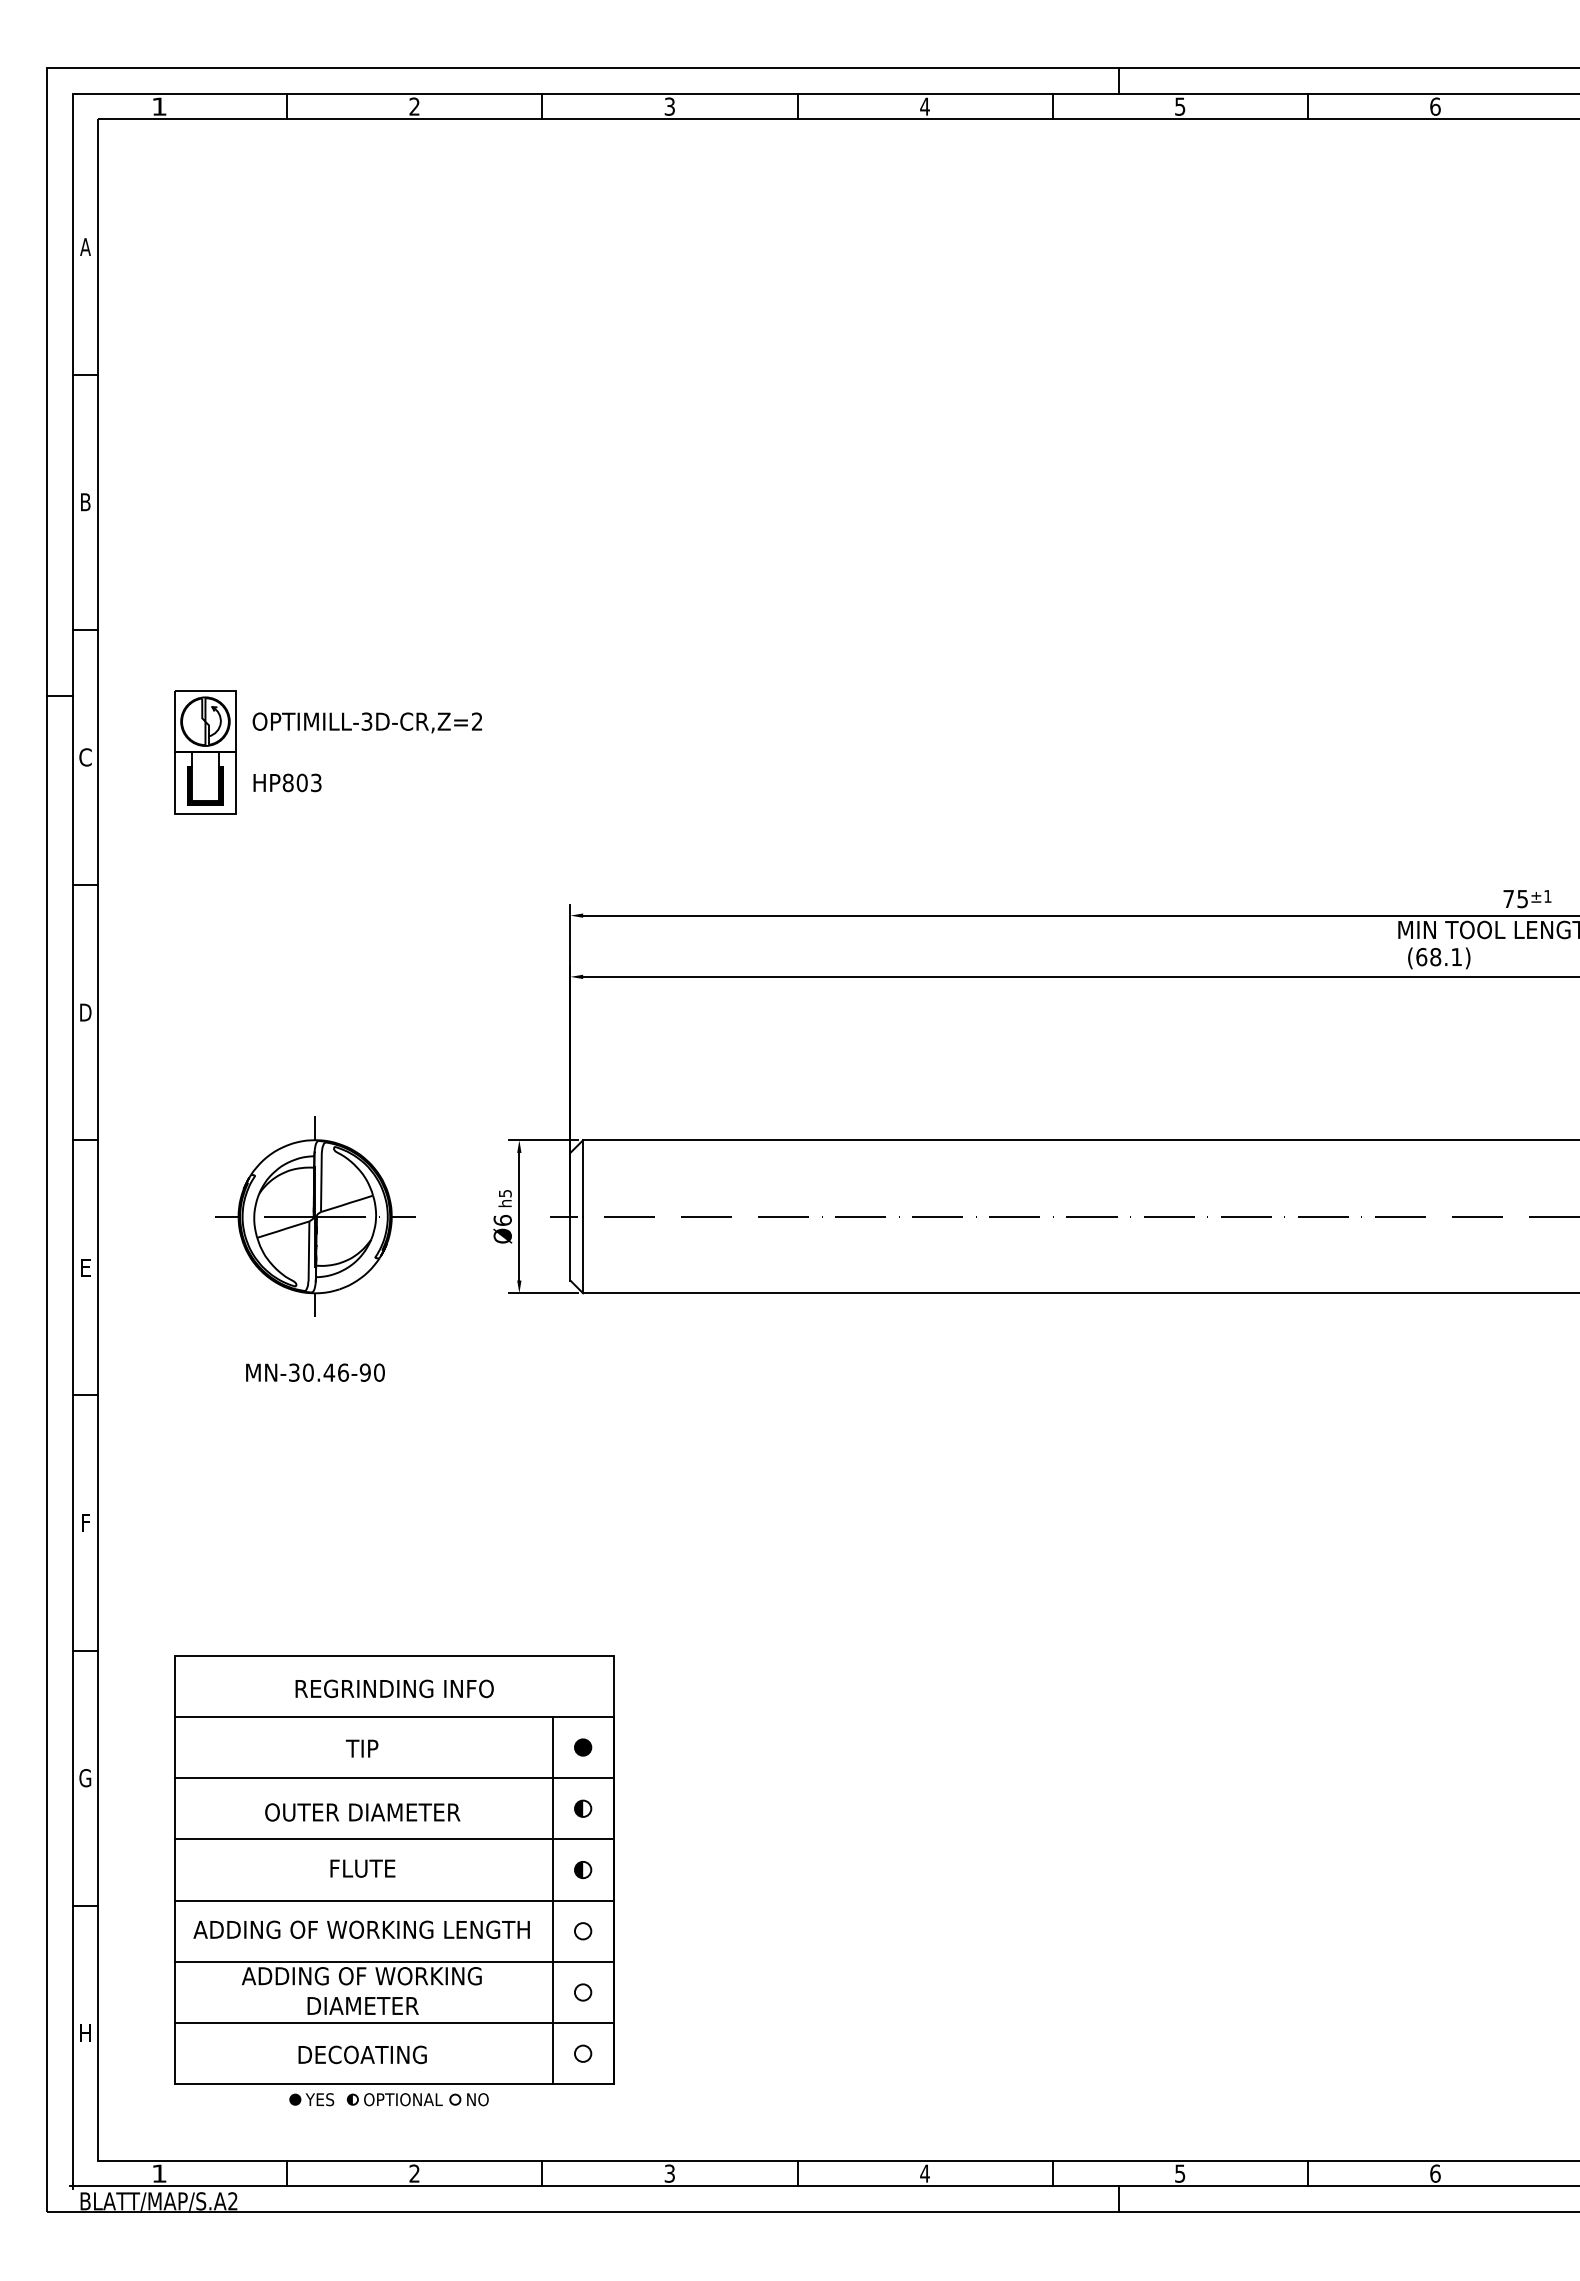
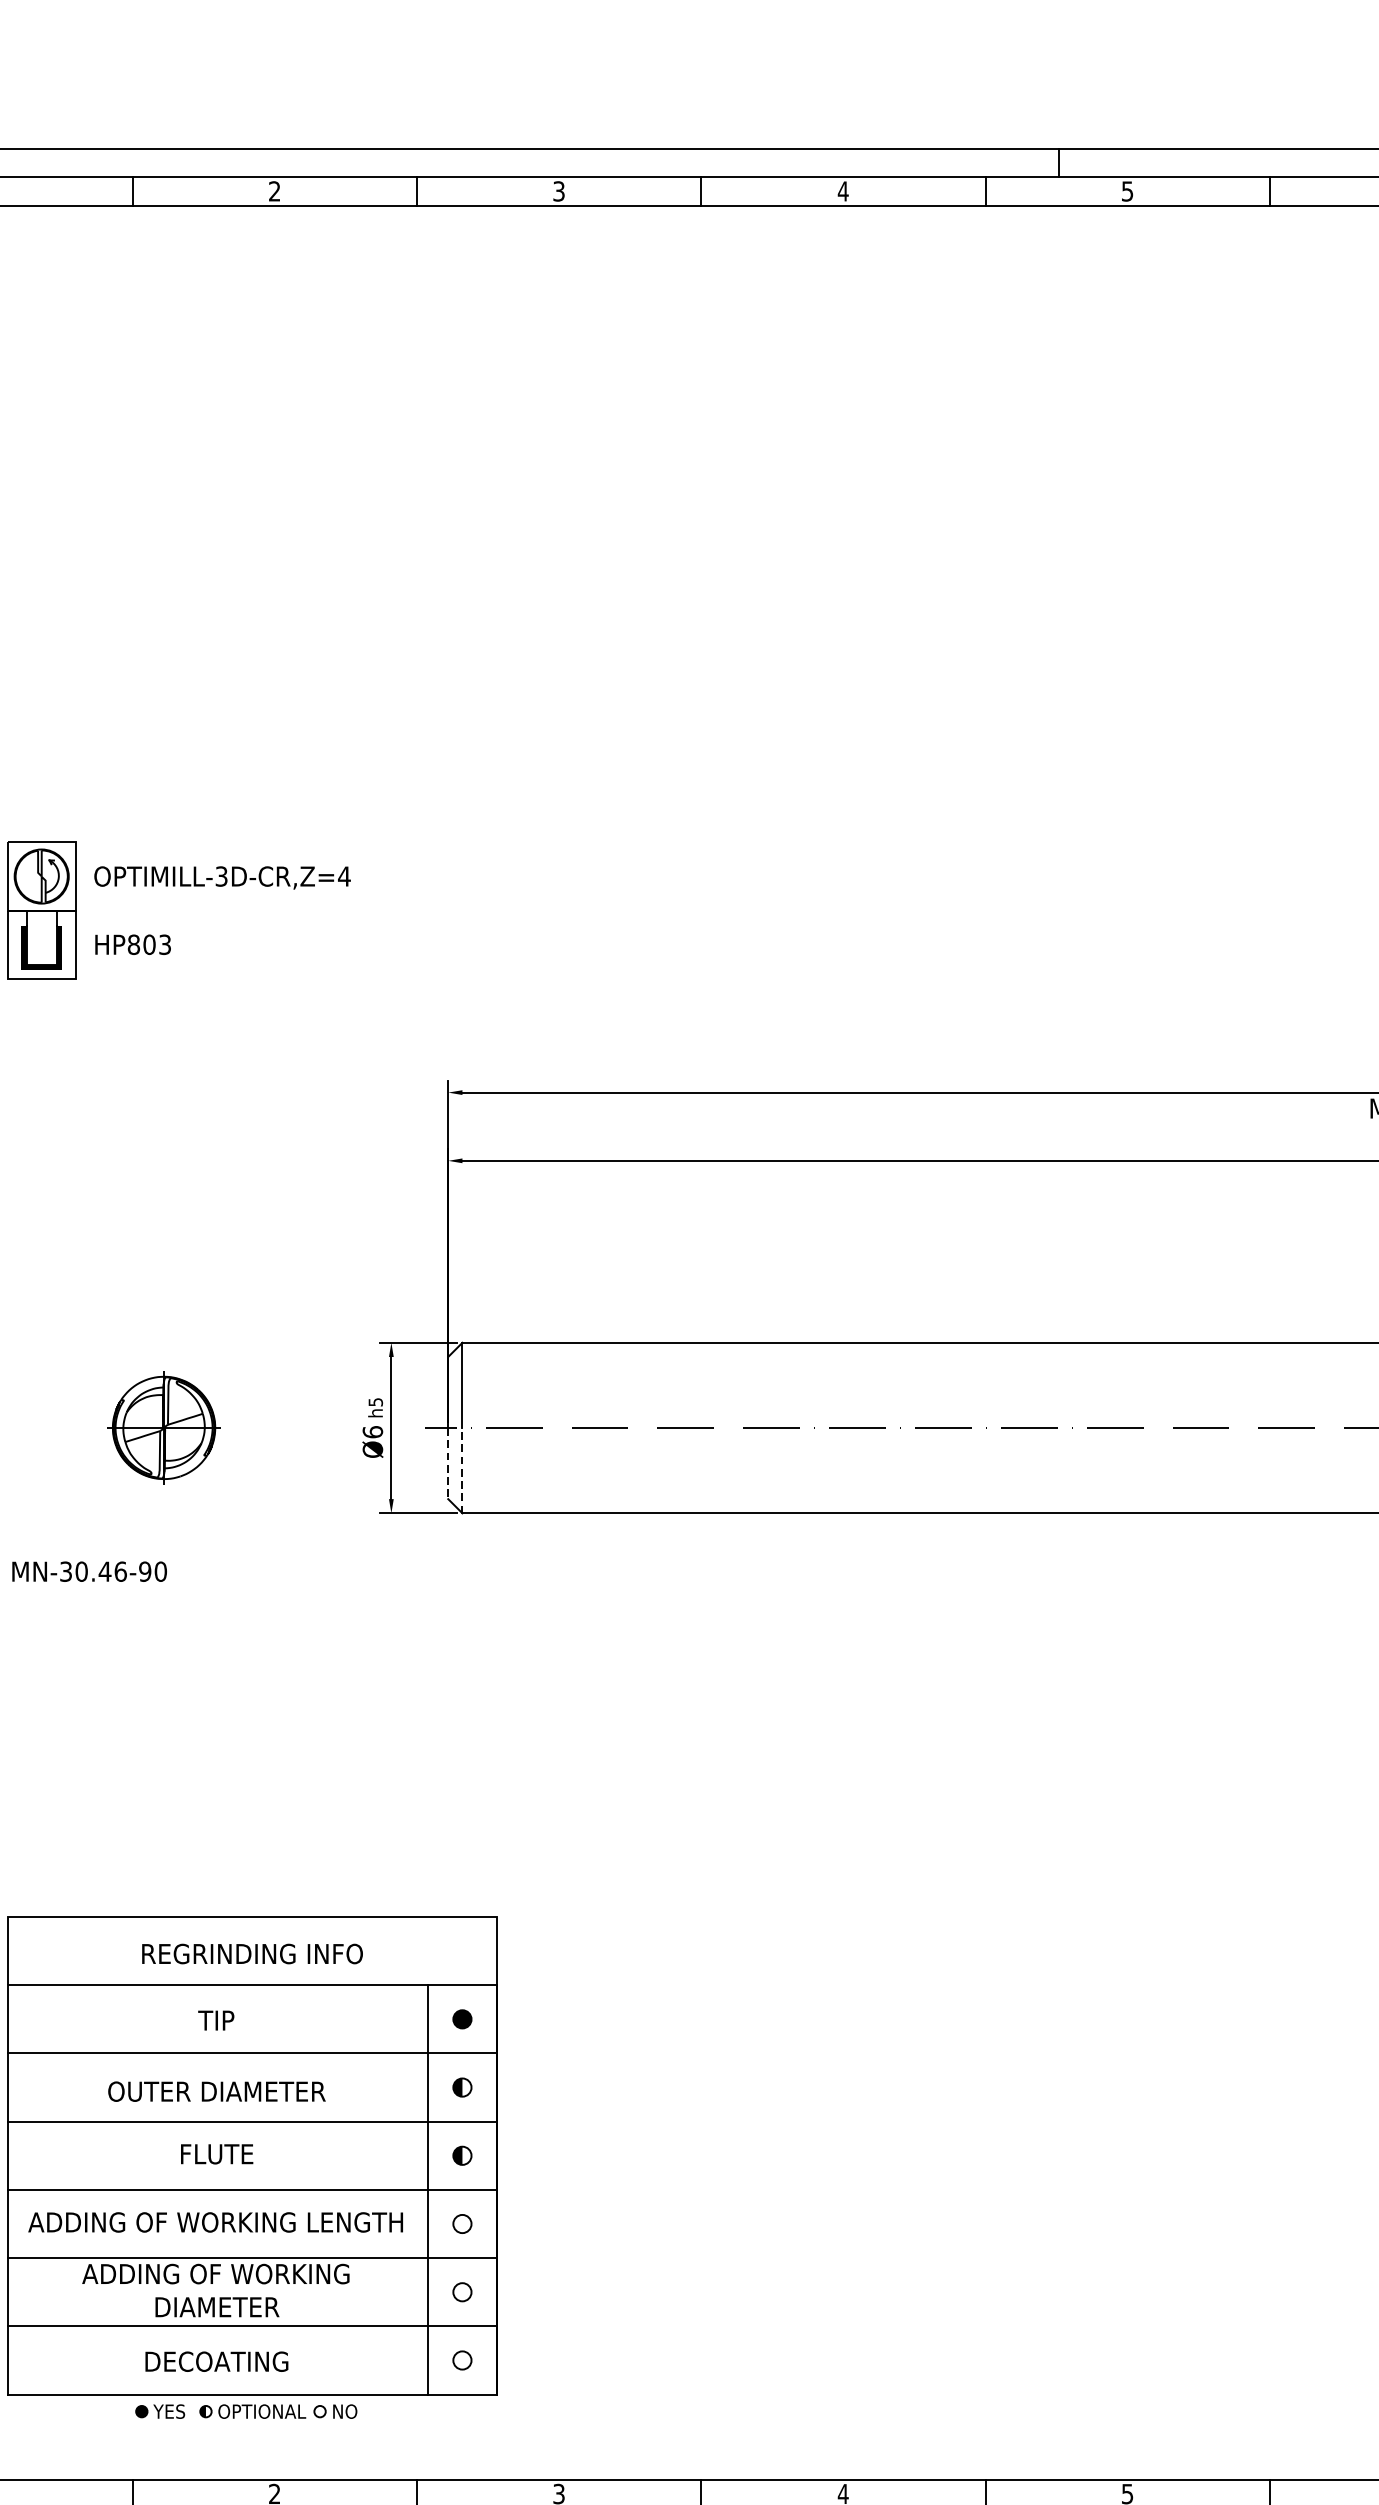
text: (476, 721) -> (343, 876), OPTIMILL-3D-CR,Z=2 -> OPTIMILL-3D-CR,Z=4
part: (315, 1216) -> (164, 1427), size x0.6
line: (570, 1248) -> (448, 1463), solid -> dashed
line: (583, 1254) -> (462, 1470), solid -> dashed
text: (315, 1372) -> (89, 1571), moved

